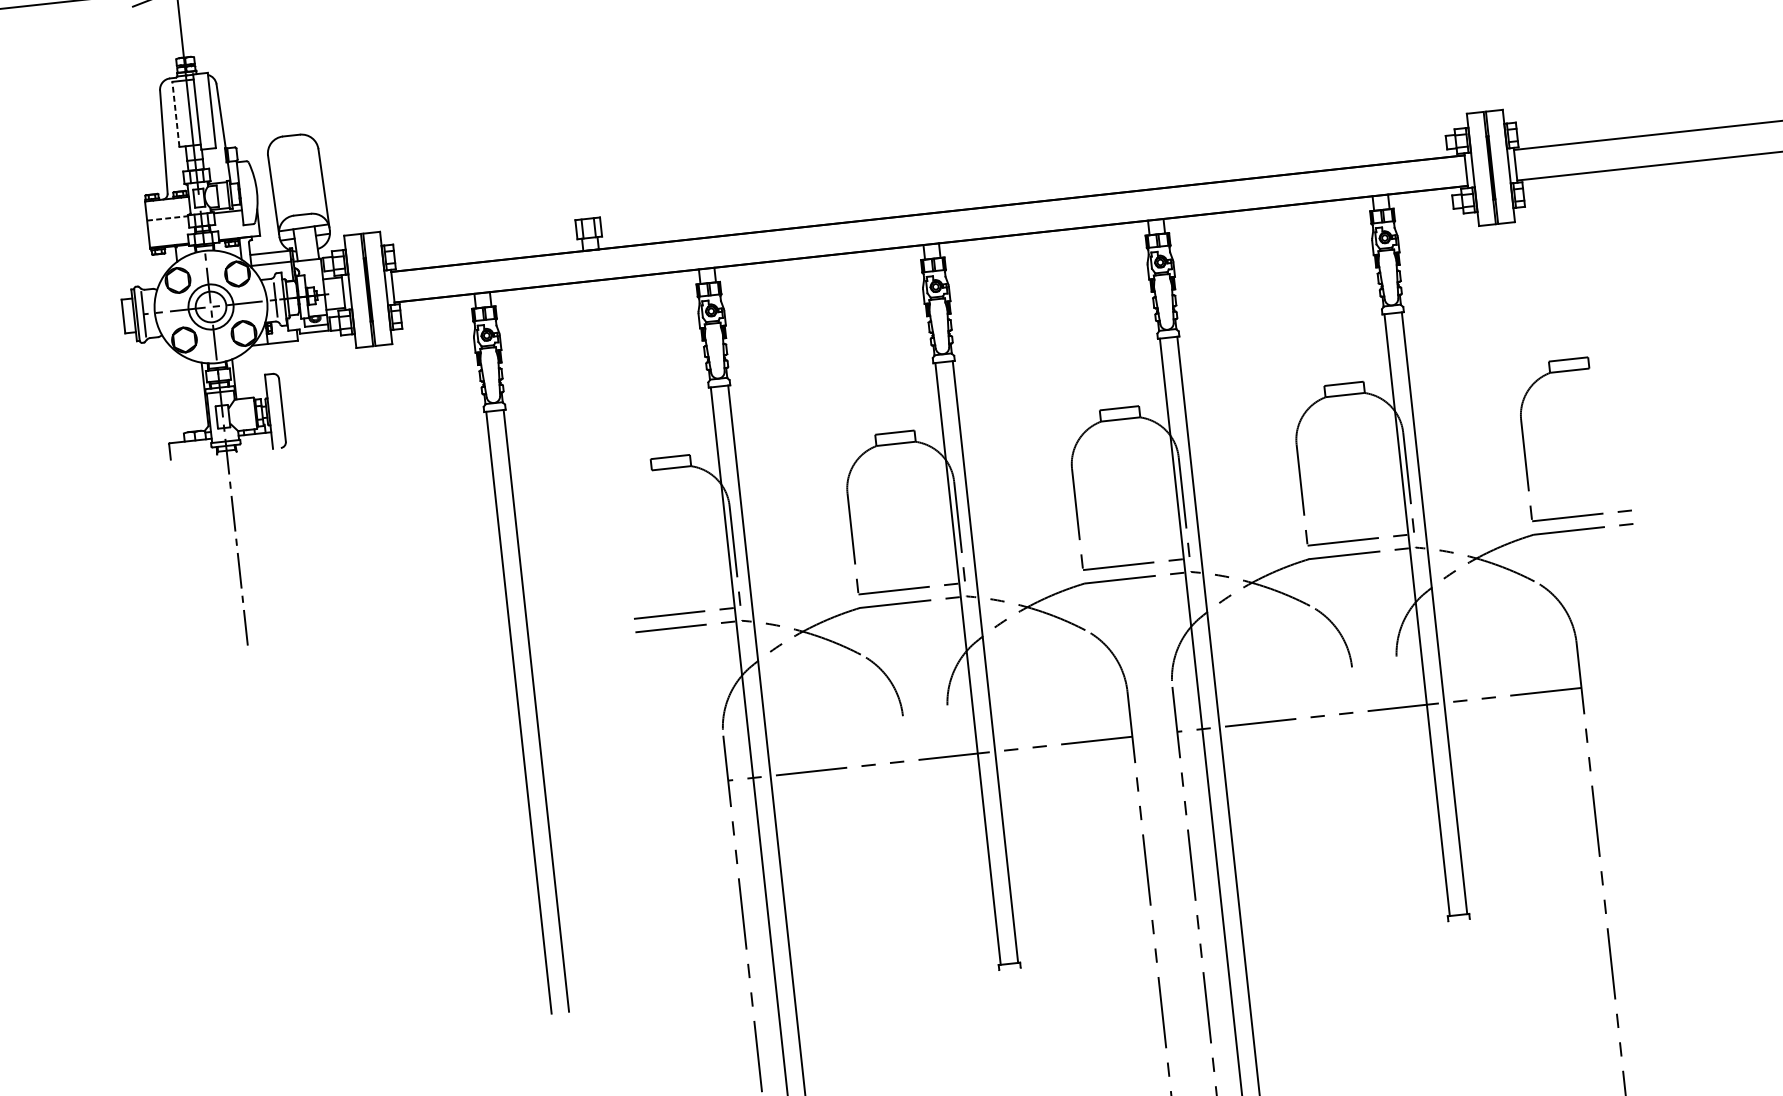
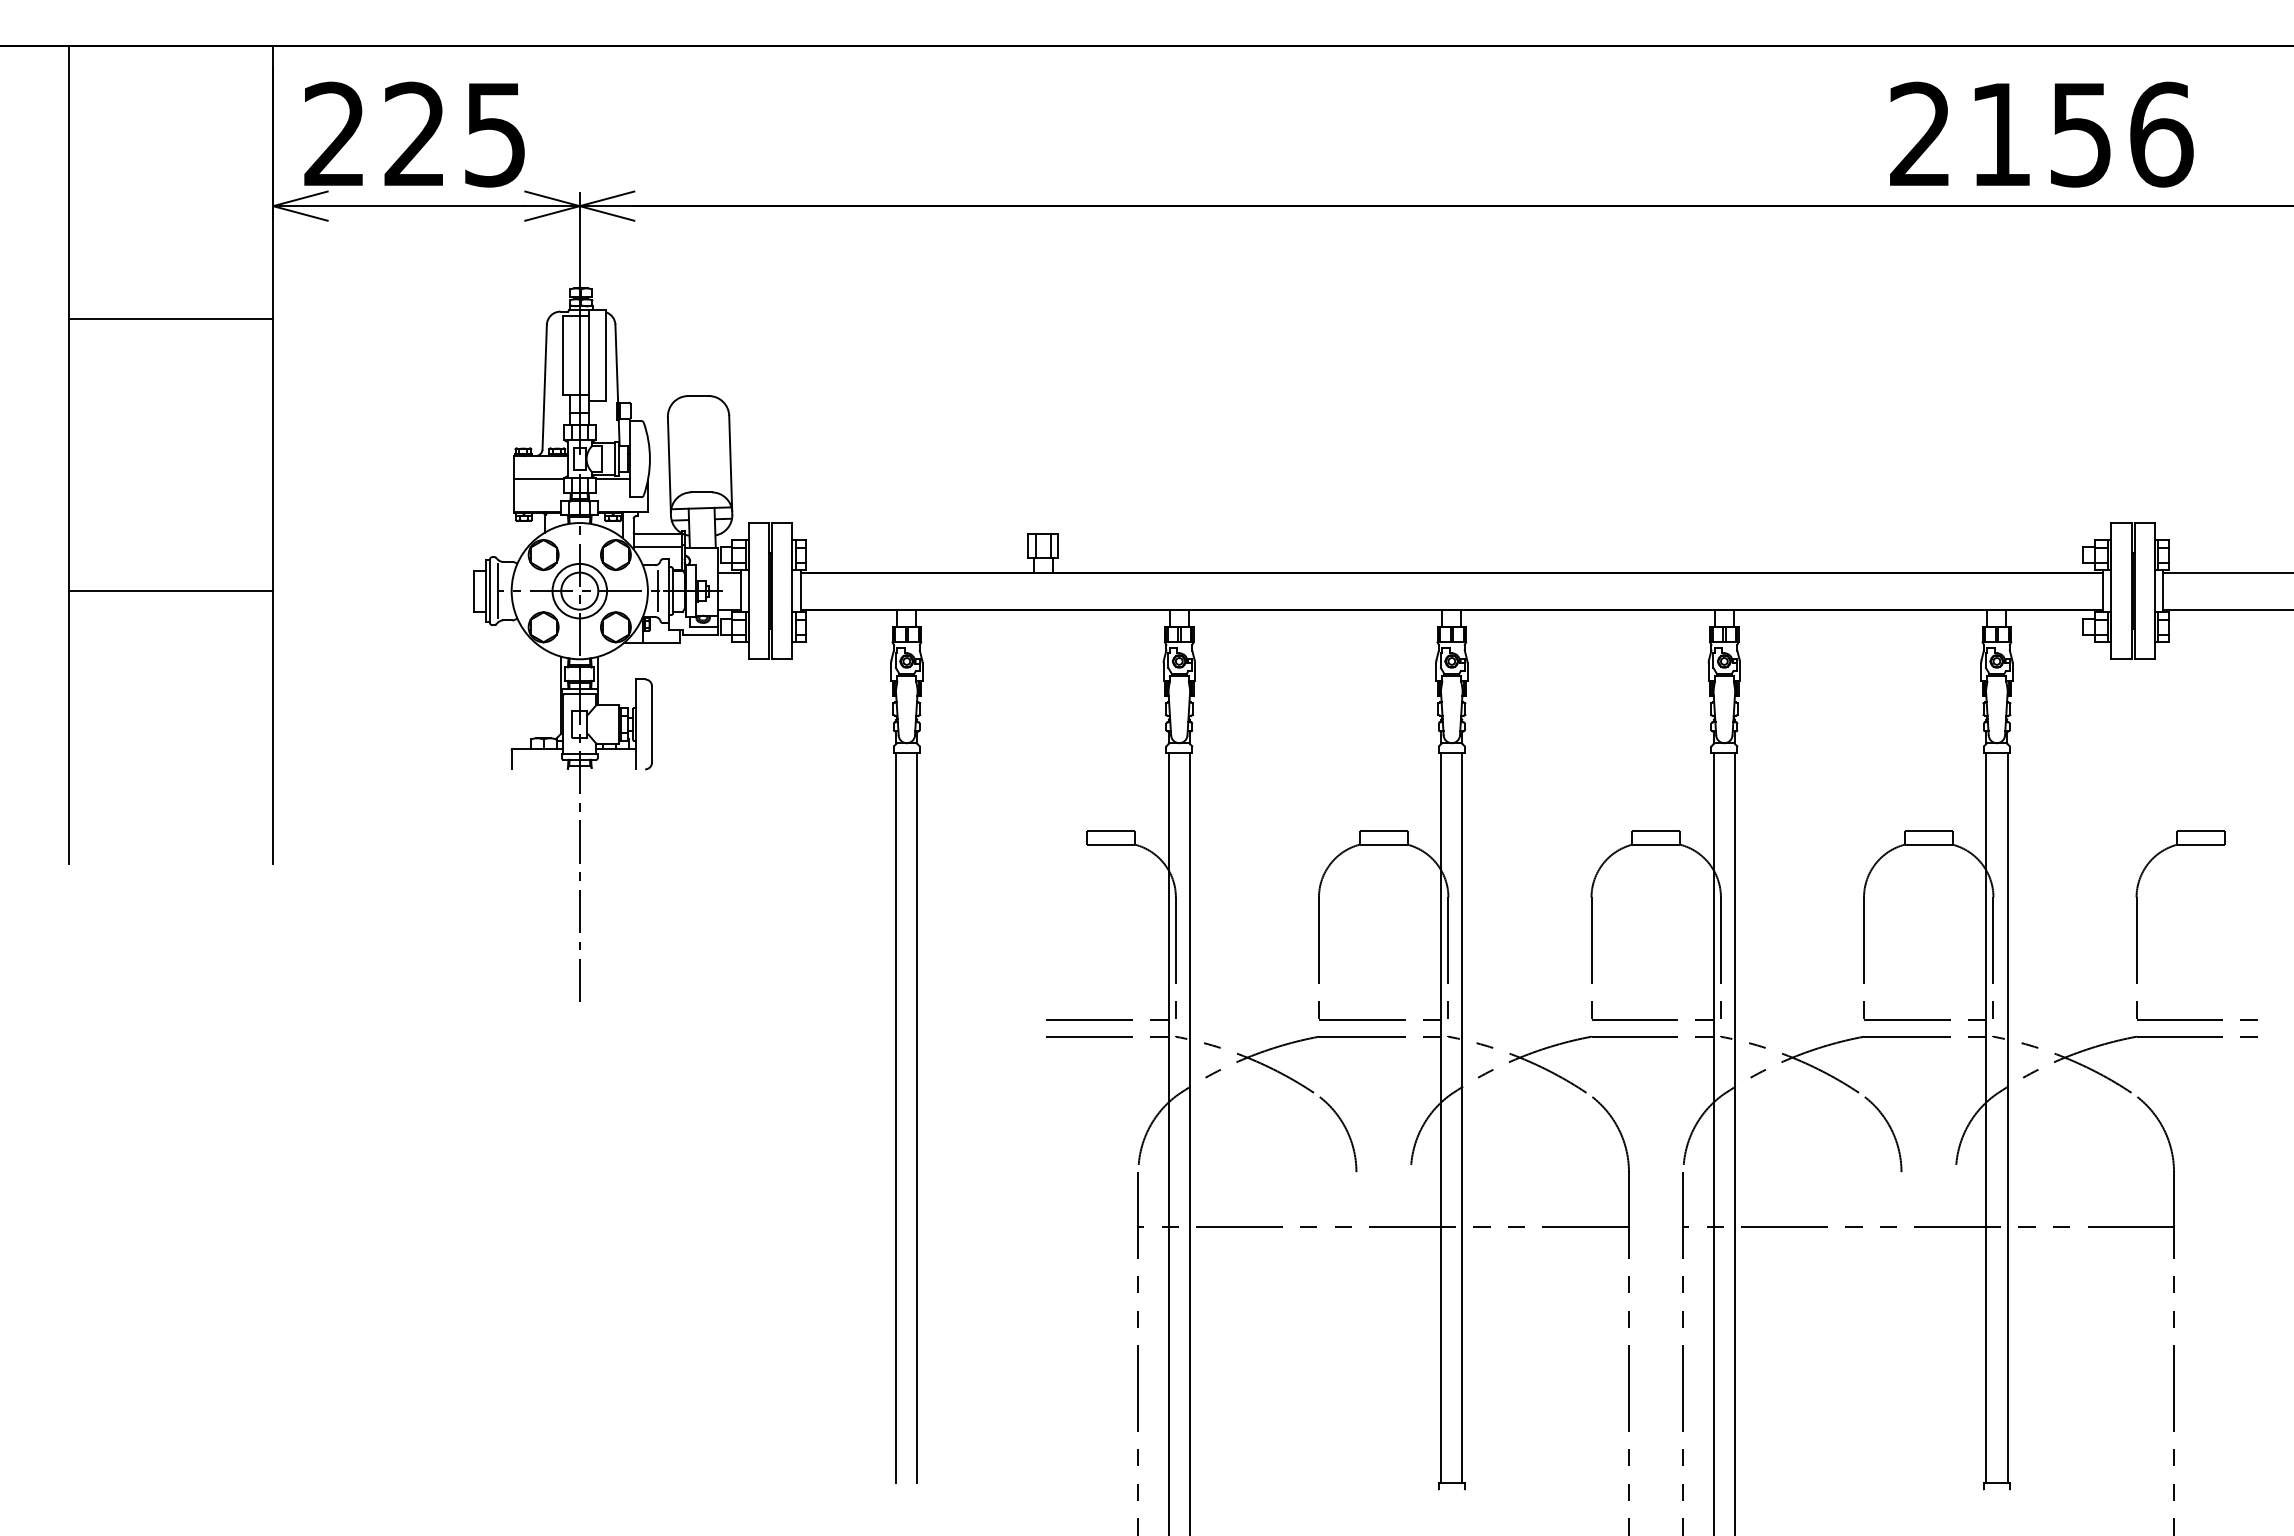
line: (175, 114) -> (562, 355), dashed -> solid
line: (167, 218) -> (539, 479), dashed -> solid

